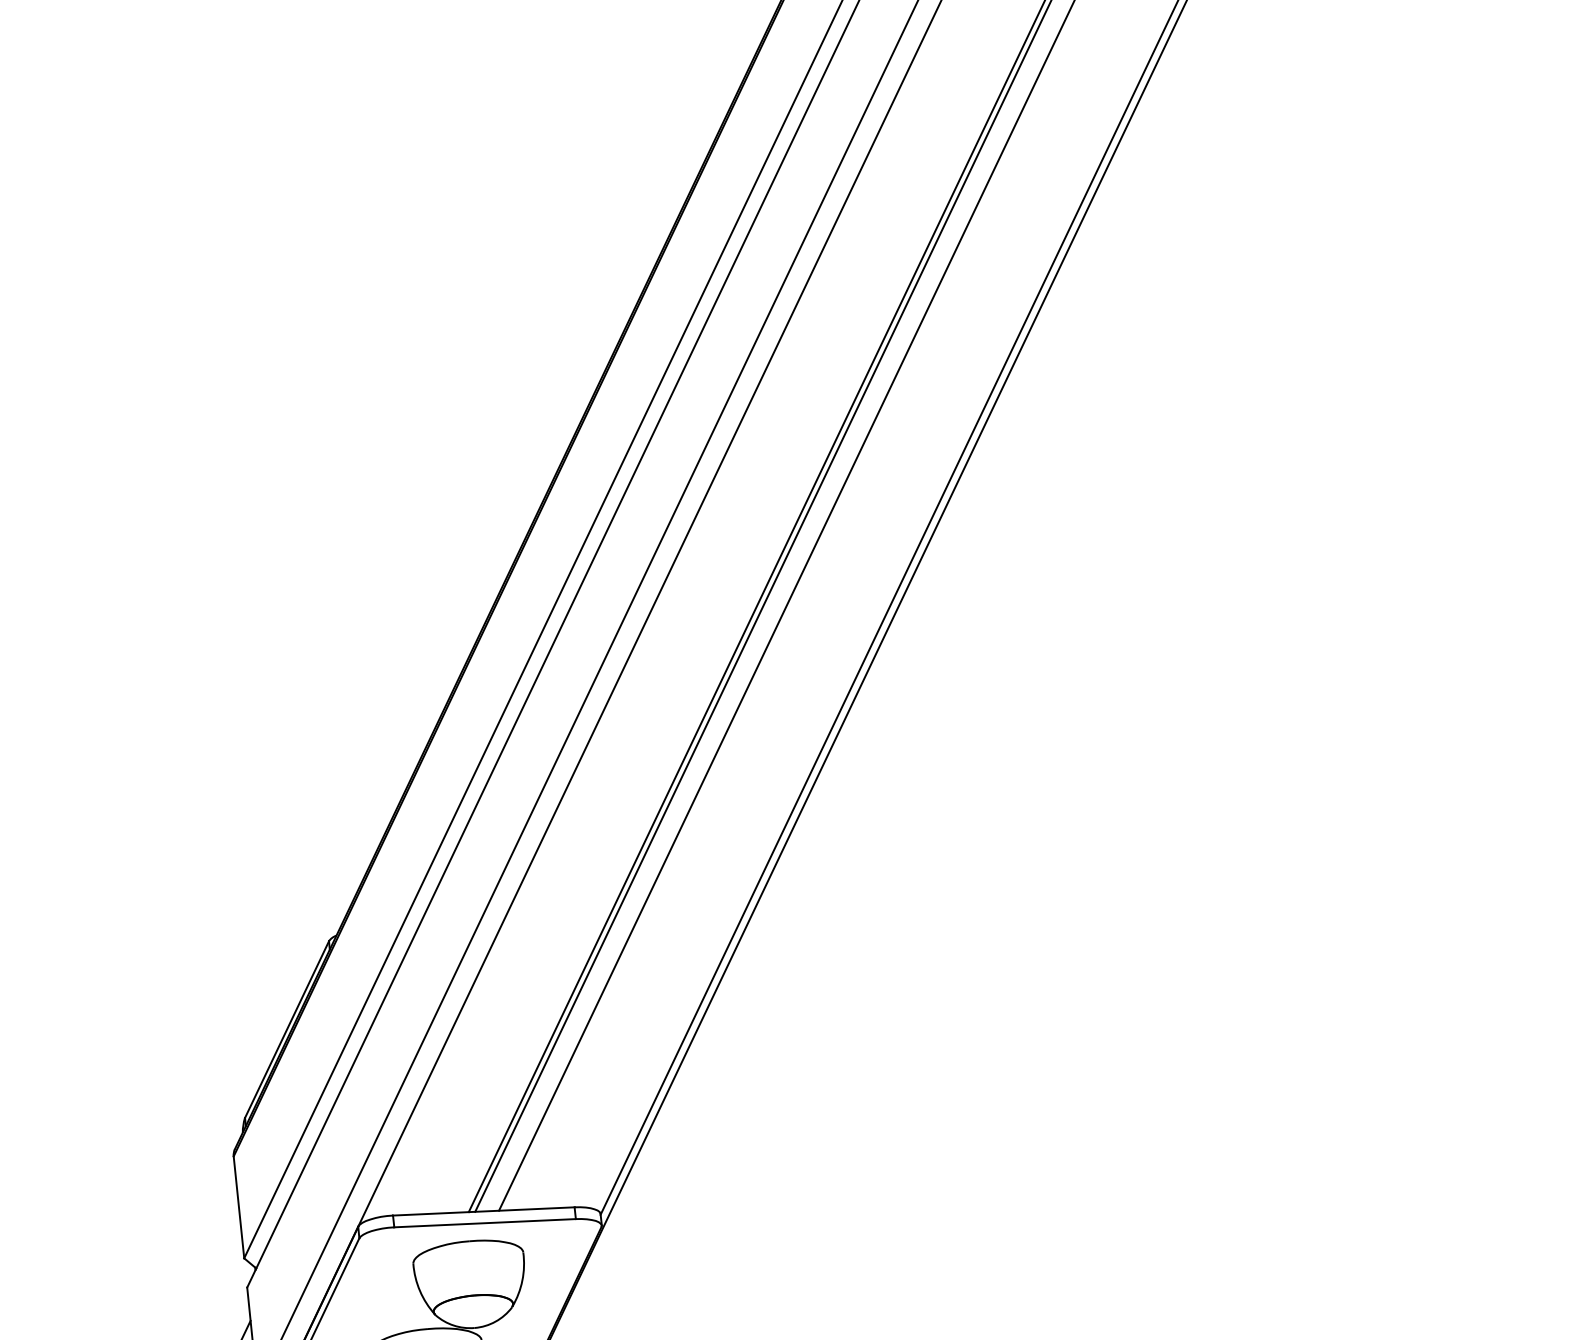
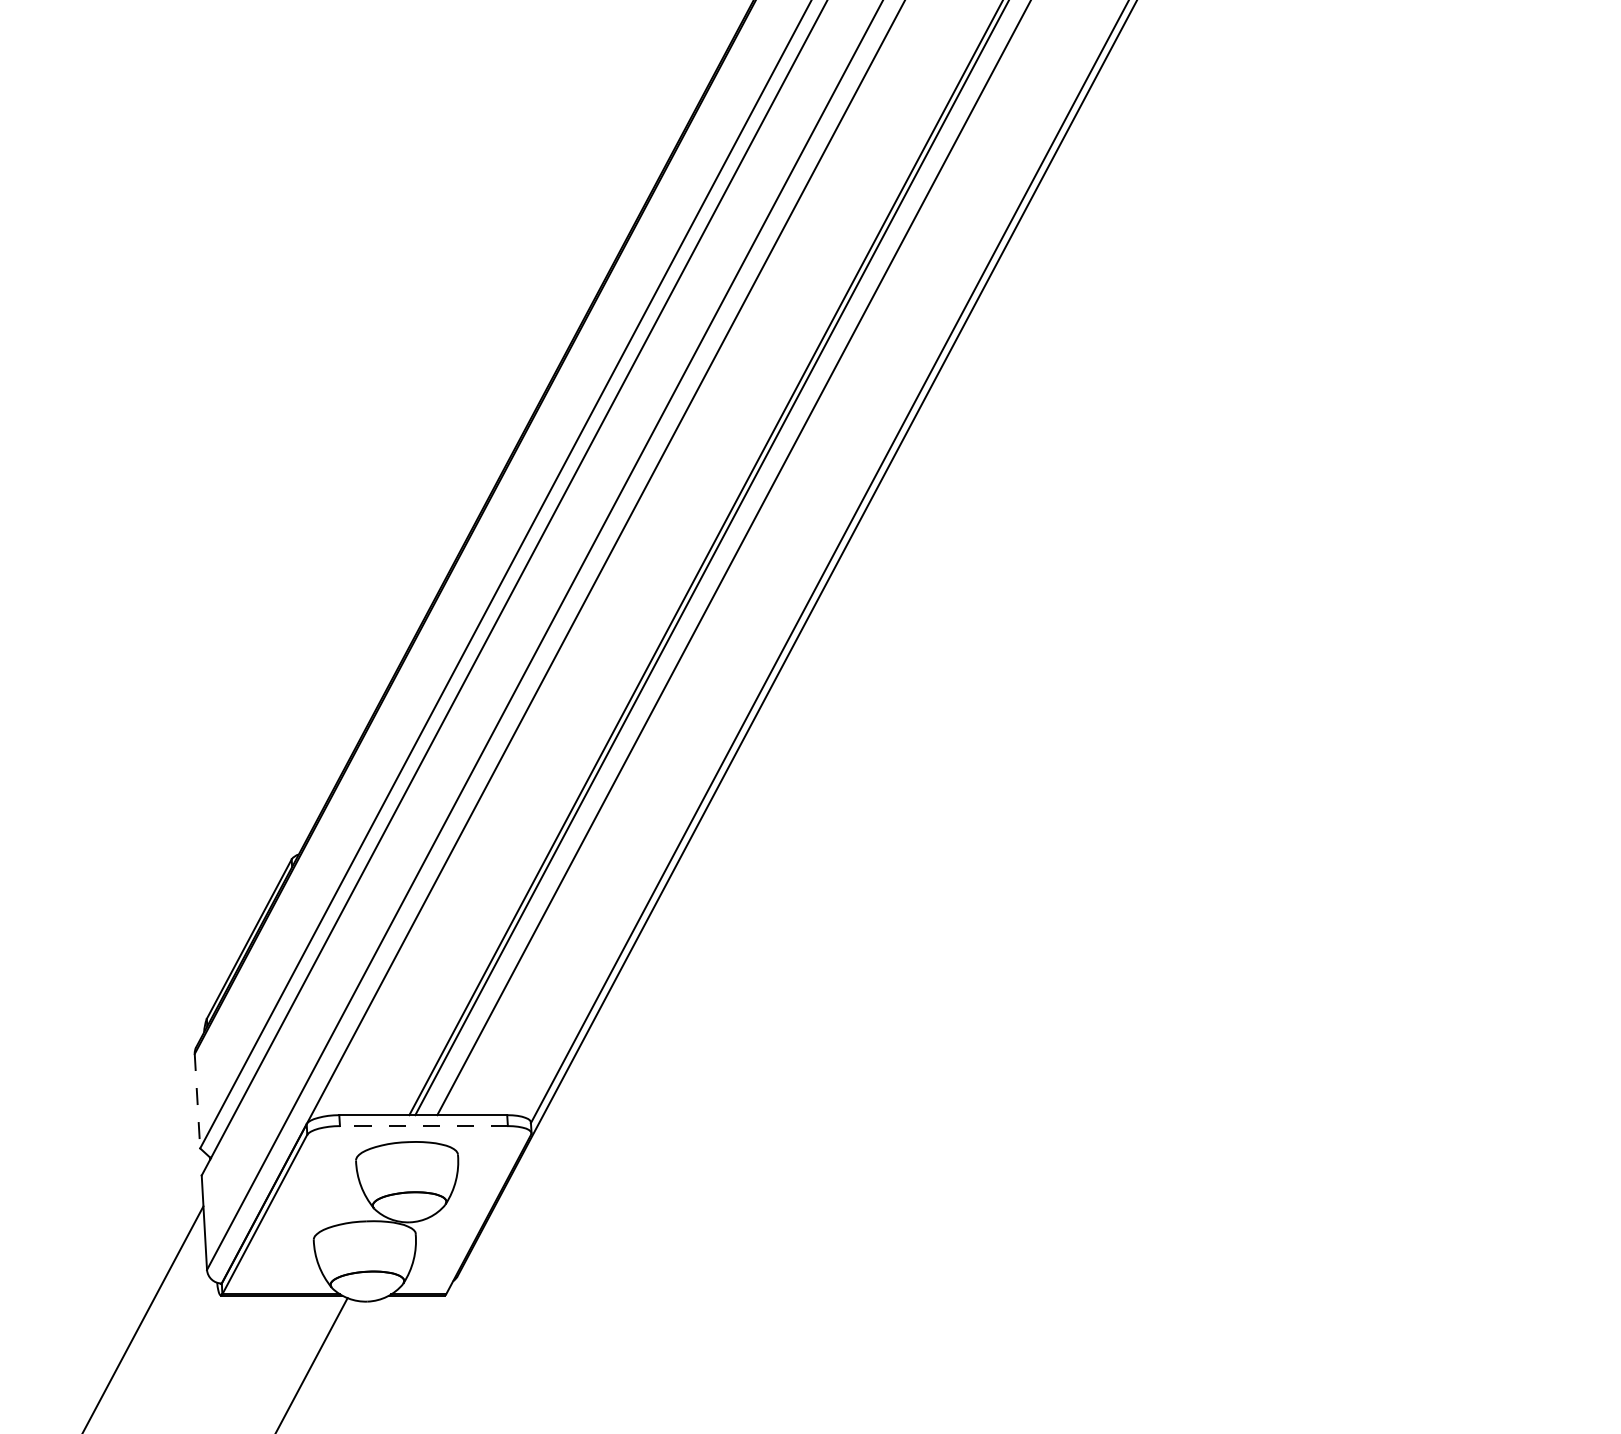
line: (239, 1207) -> (197, 1101), solid -> dashed
line: (484, 1223) -> (423, 1126), solid -> dashed

